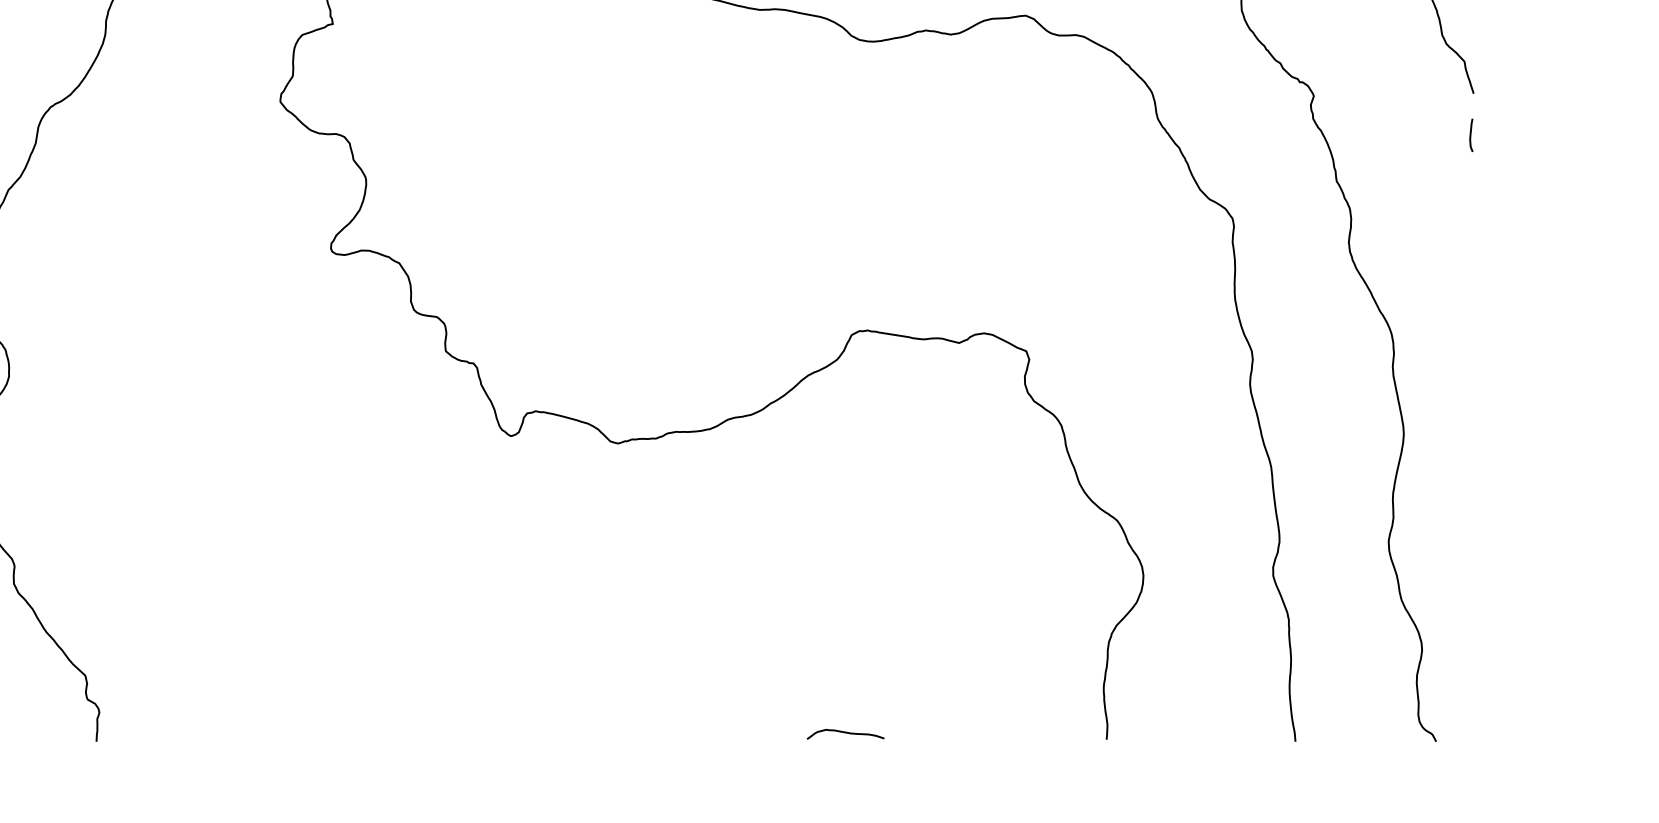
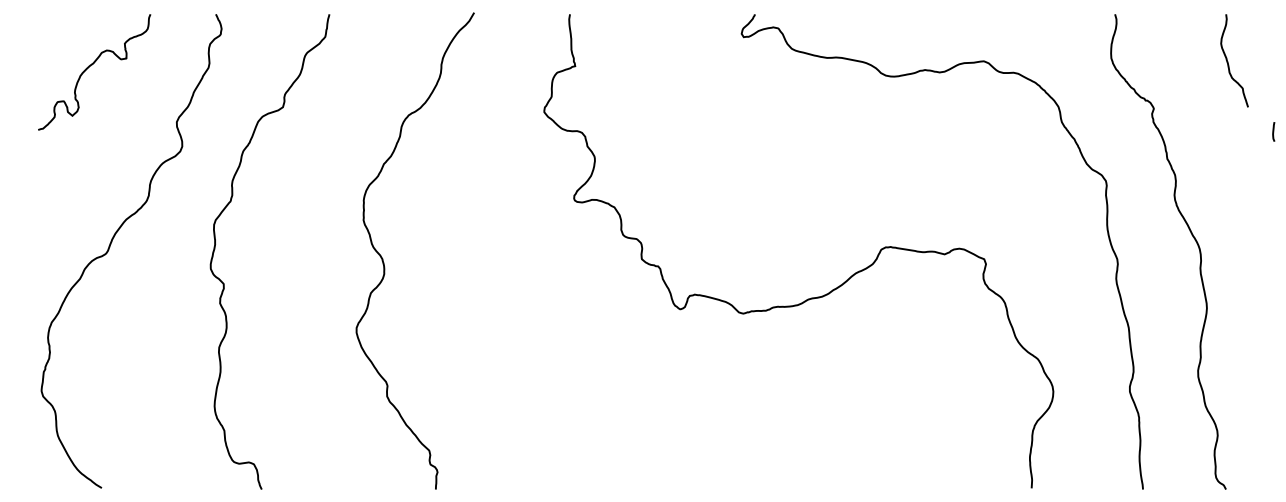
line: (1470, 134) -> (1273, 131), moved
curve: (845, 733) -> (877, 484), removed

